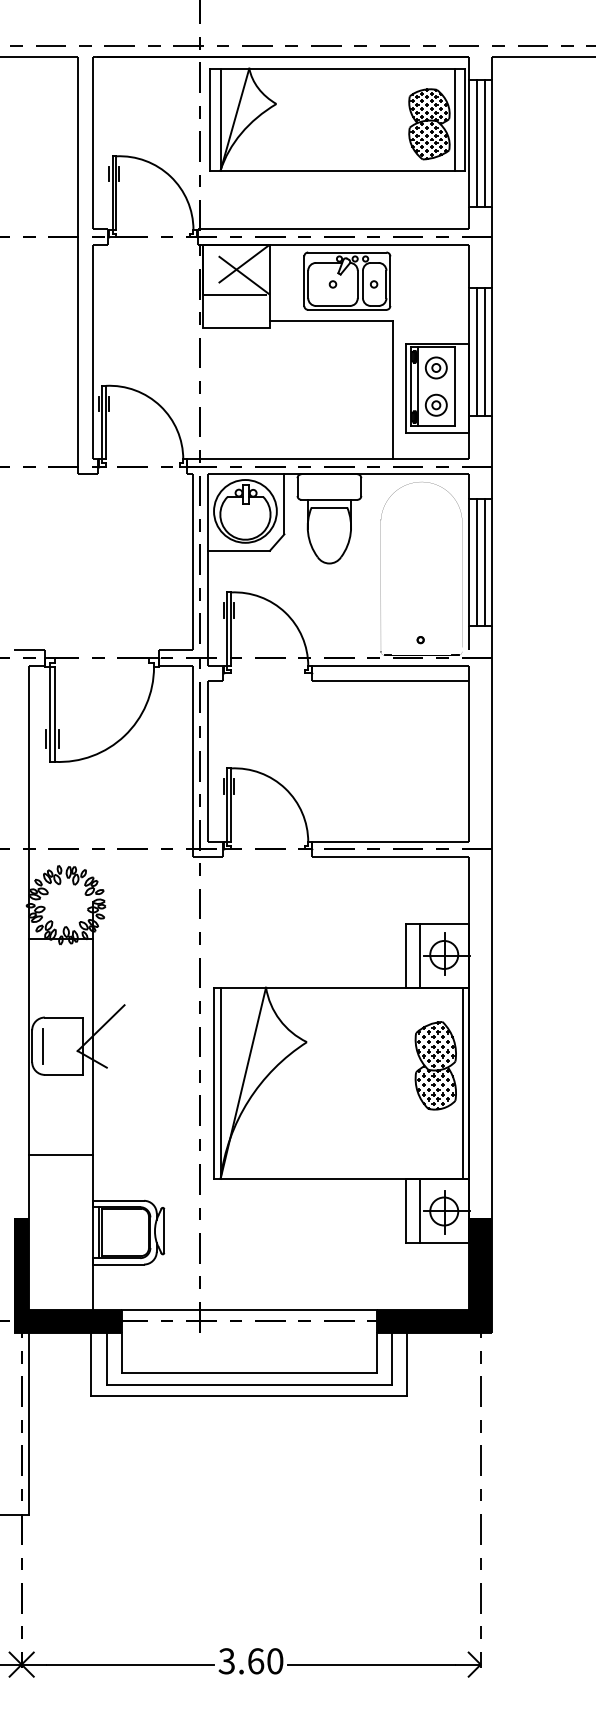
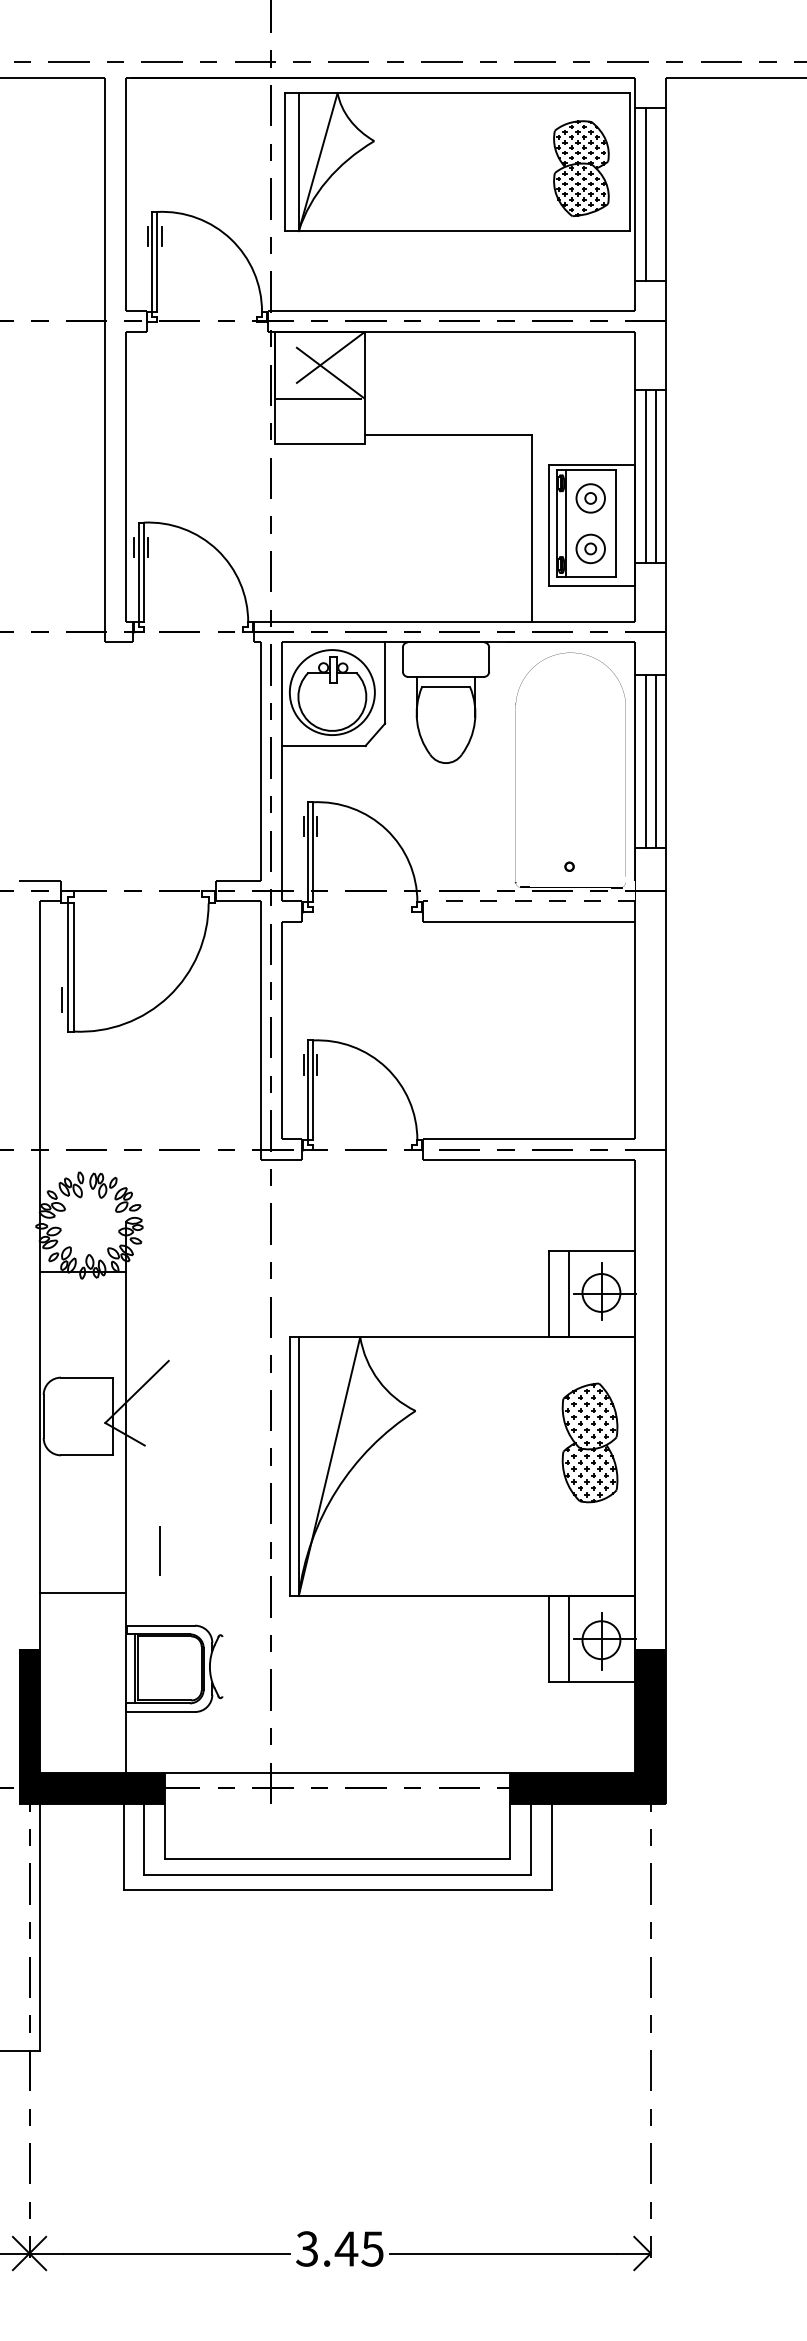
line: (455, 119) -> (616, 162), removed
line: (484, 143) -> (656, 194), removed
part: (347, 280) -> (470, 380), removed
line: (390, 665) -> (528, 901), solid -> dashed
line: (58, 738) -> (79, 999), removed
line: (42, 1046) -> (159, 1550), moved
line: (462, 1083) -> (626, 1466), removed
line: (60, 1155) -> (82, 1593), moved
line: (164, 1230) -> (222, 1666), removed
text: (264, 1660) -> (358, 2248), 3.60 -> 3.45

